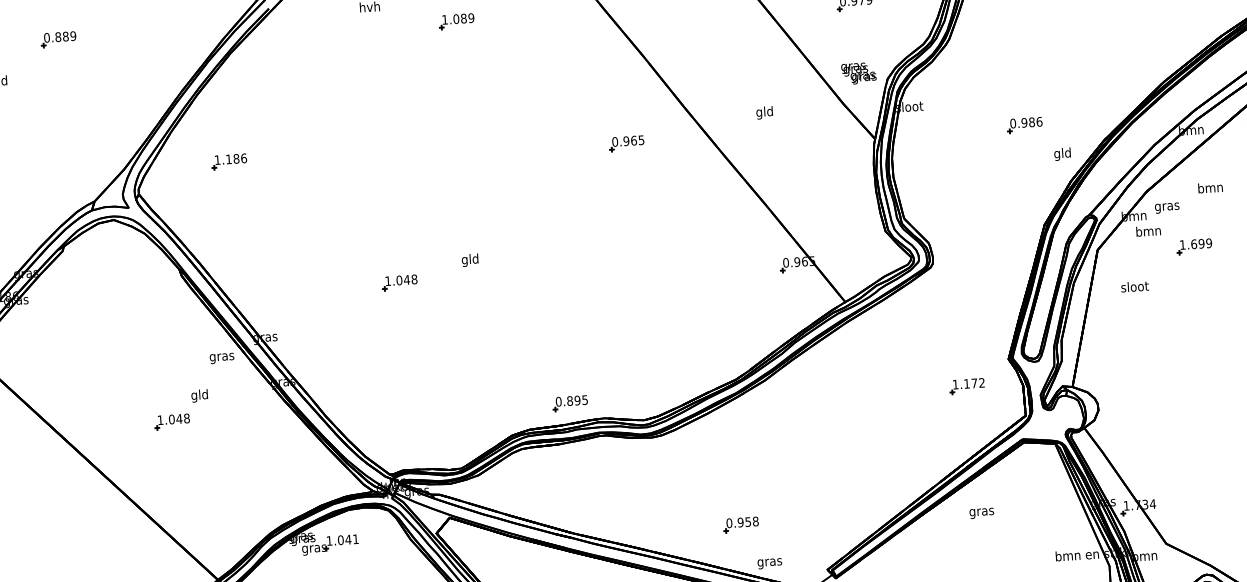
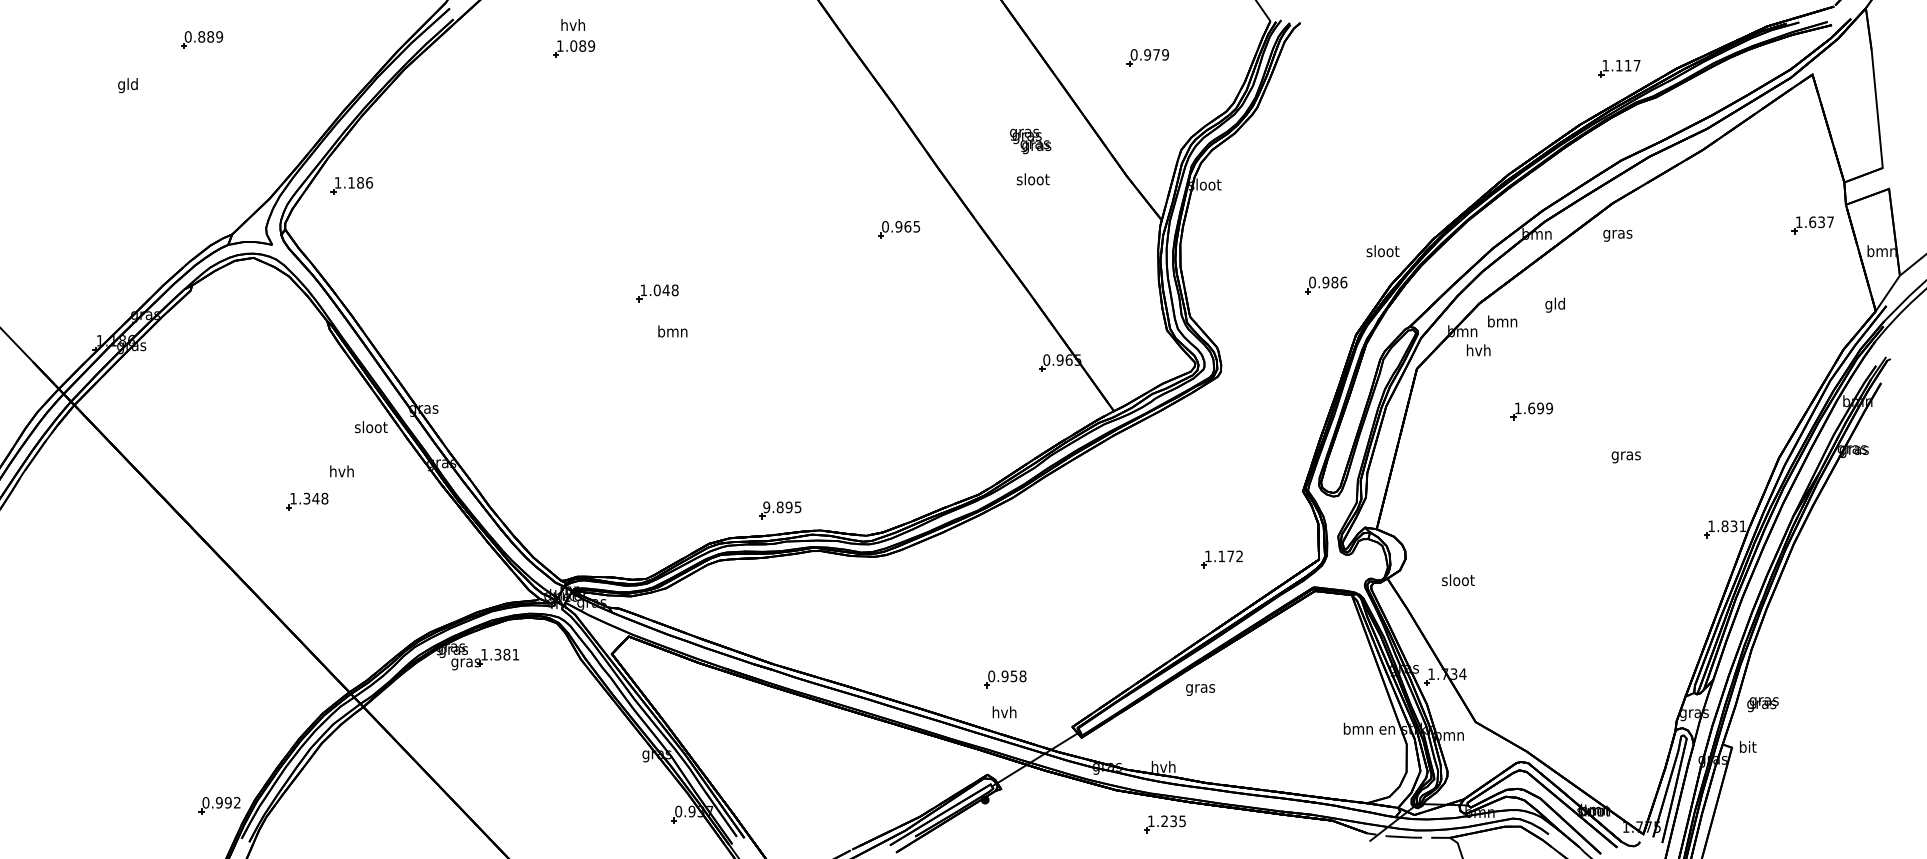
part: (457, 21) -> (574, 48), moved
text: (858, 73) -> (1030, 141), moved
text: (764, 112) -> (1032, 180), gld -> sloot
part: (1025, 125) -> (1326, 285), moved
part: (627, 143) -> (899, 229), moved
text: (1062, 154) -> (1382, 252), gld -> sloot
part: (229, 161) -> (351, 185), moved
text: (1209, 188) -> (1554, 304), bmn -> gld
text: (1167, 206) -> (1502, 322), gras -> bmn
text: (1148, 231) -> (1478, 350), bmn -> hvh
part: (1194, 246) -> (1531, 411), moved
text: (470, 259) -> (672, 332), gld -> bmn
part: (399, 283) -> (657, 293), moved
text: (1135, 286) -> (1458, 580), moved
text: (222, 357) -> (371, 428), gras -> sloot
part: (966, 386) -> (1221, 559), moved
text: (199, 395) -> (341, 472), gld -> hvh
text: (558, 401) -> (766, 507), 0.895 -> 9.895
text: (171, 419) -> (306, 498), 1.048 -> 1.348
text: (981, 512) -> (1200, 689), moved
part: (741, 525) -> (1005, 679), moved
text: (344, 539) -> (502, 654), 1.041 -> 1.381
text: (769, 562) -> (1004, 713), gras -> hvh

